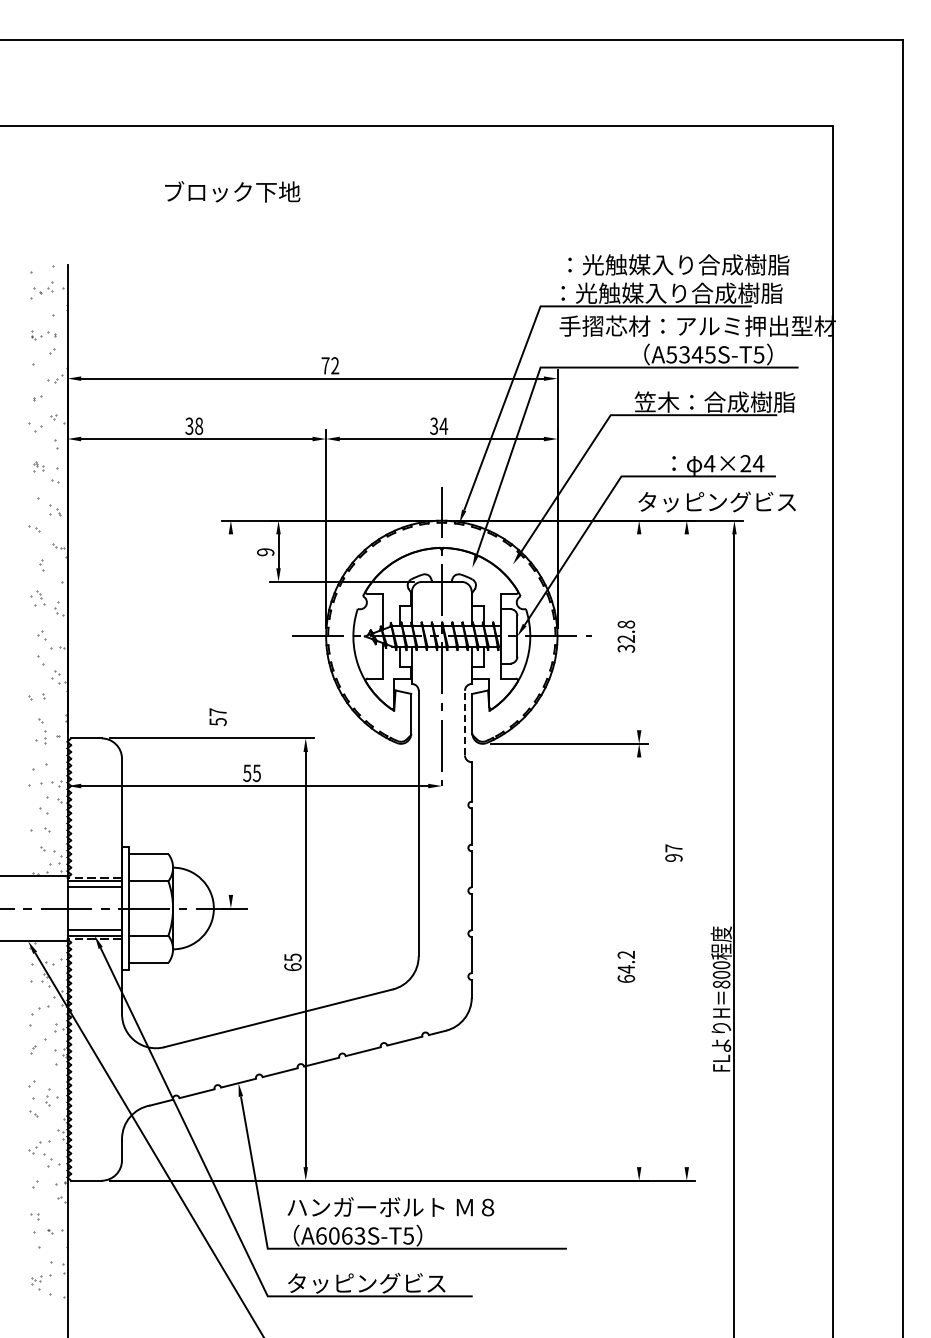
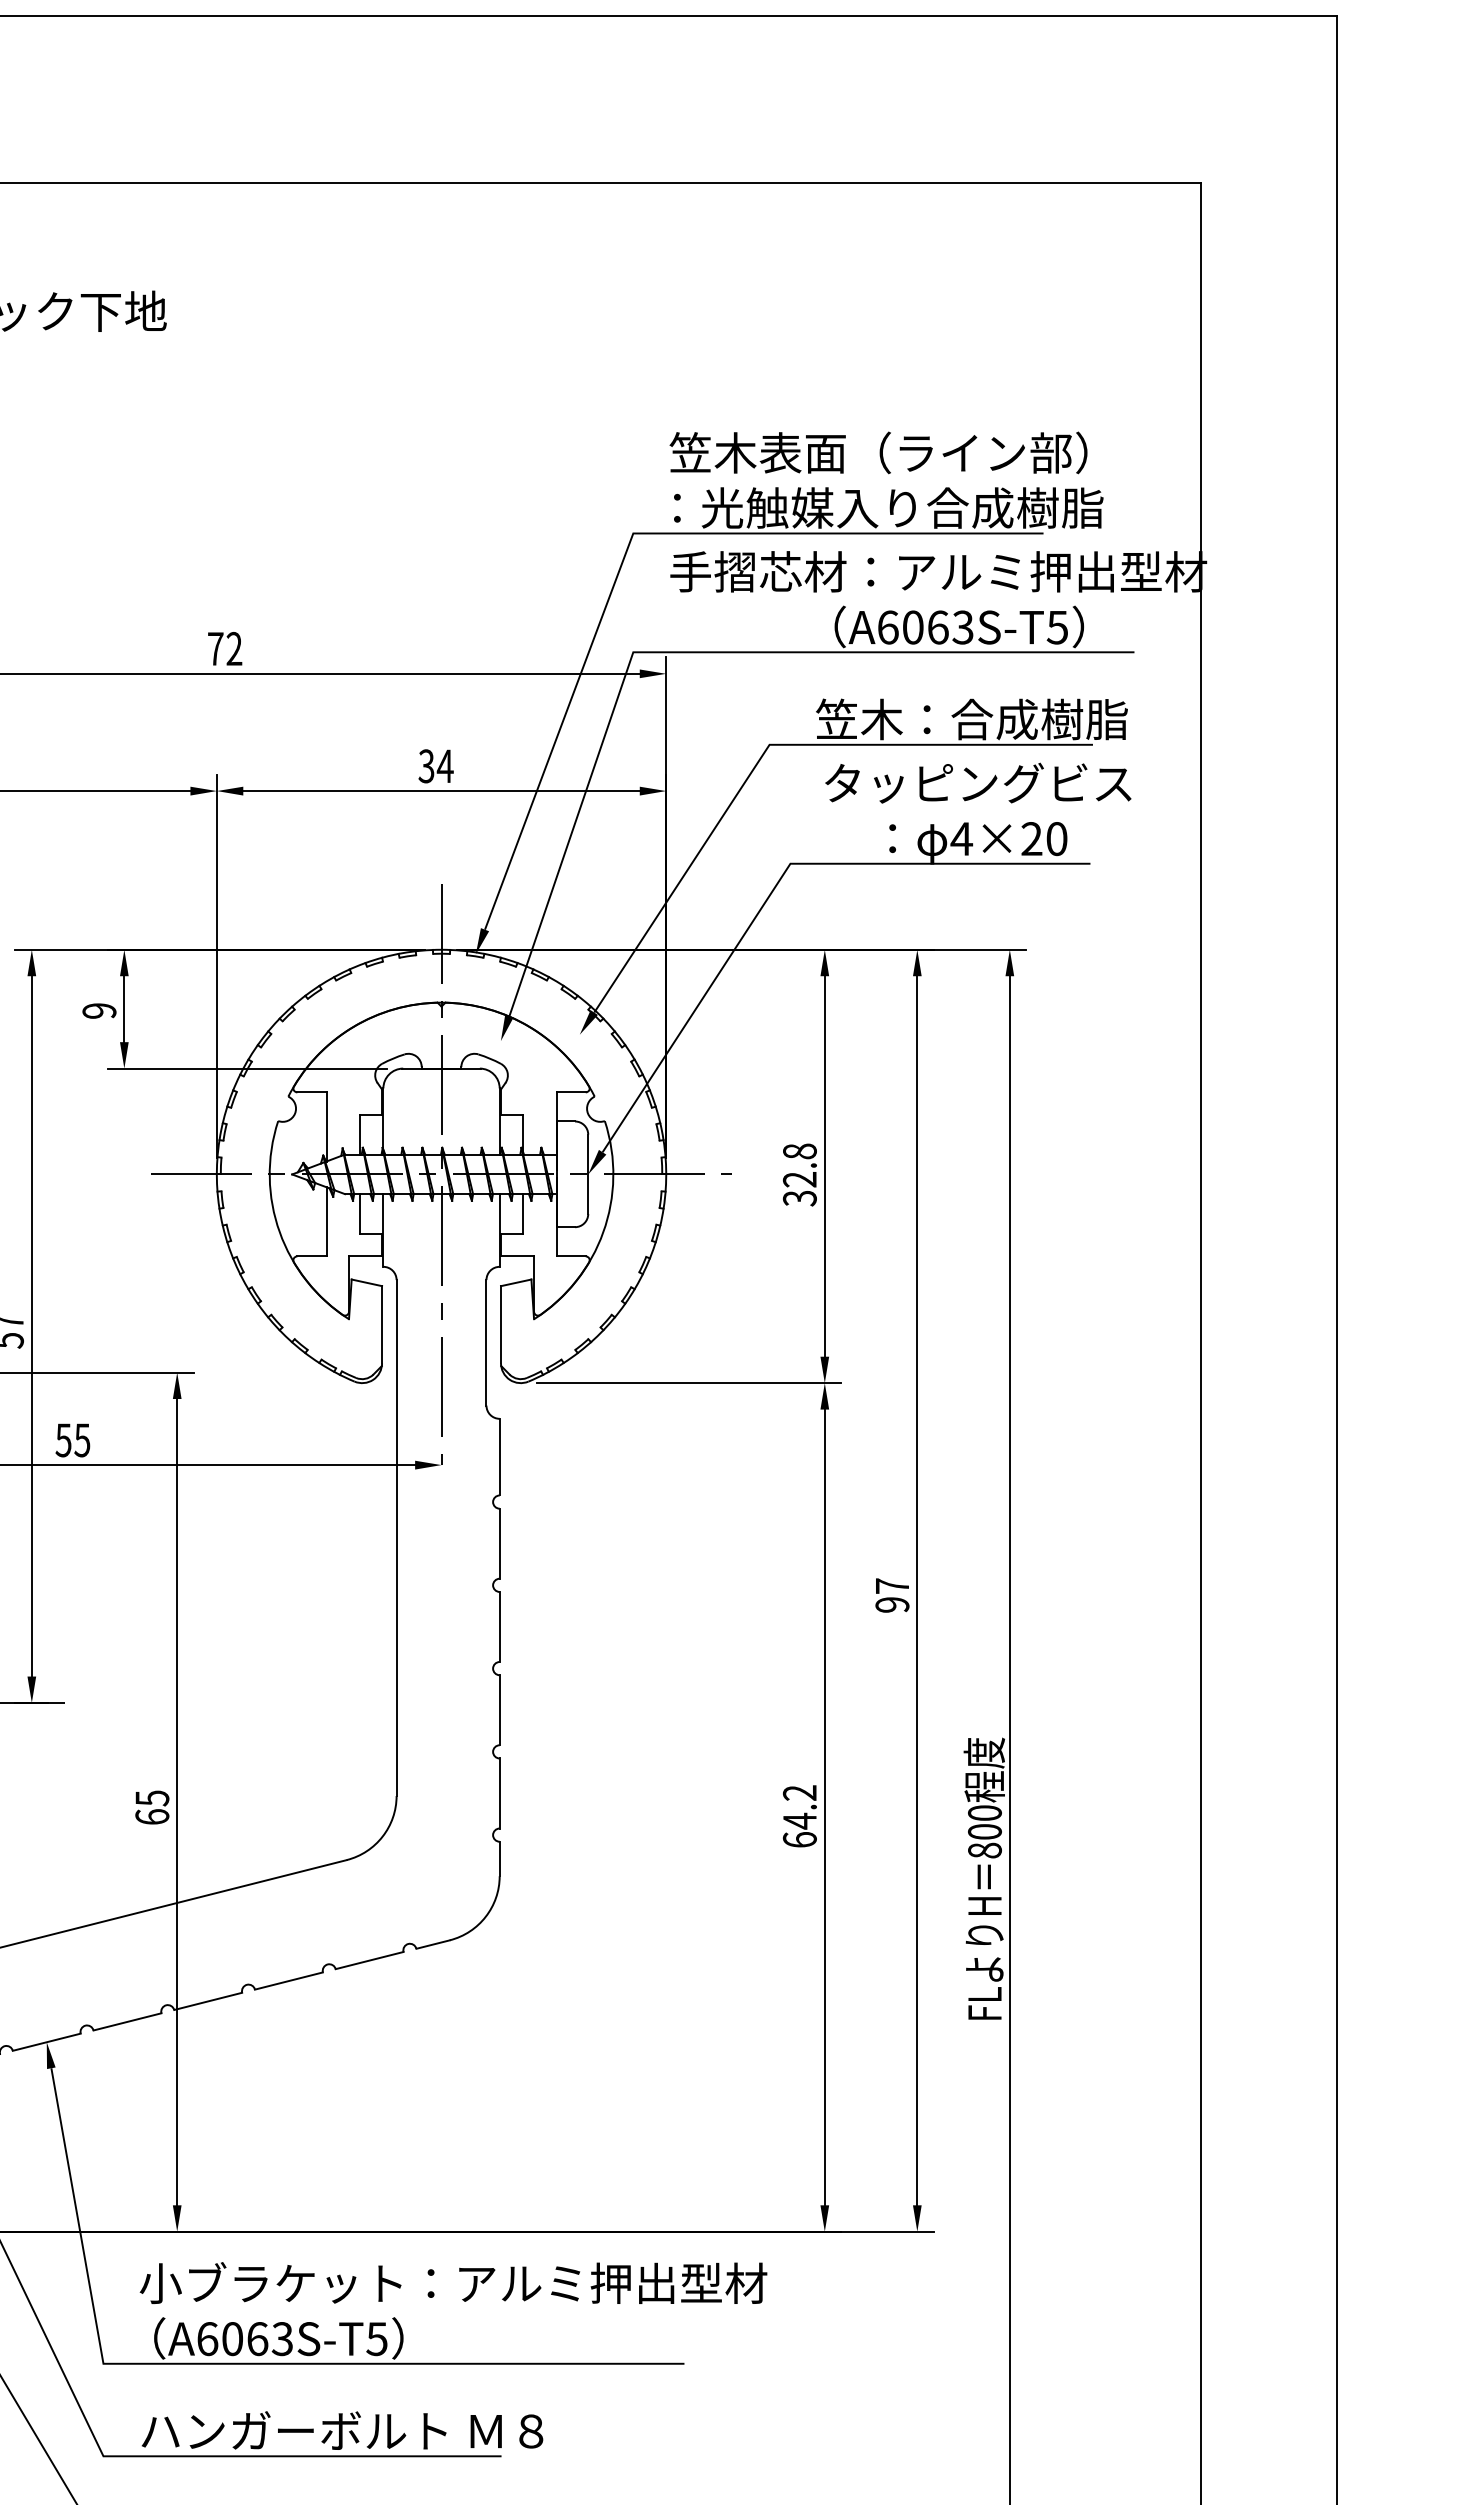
text: (674, 264) -> (893, 452), ：光触媒入り合成樹脂 -> 笠木表面（ライン部）
text: (690, 354) -> (924, 626), A5345S-T5 -> A6063S-T5
text: (758, 463) -> (1056, 838), 4×24 -> 4×20
text: (716, 501) -> (976, 782), moved
line: (639, 632) -> (825, 1166), added
line: (230, 714) -> (31, 1326), added
line: (464, 722) -> (485, 1341), dashed -> solid
line: (686, 850) -> (916, 1590), added
line: (639, 962) -> (825, 1807), added
text: (447, 1206) -> (452, 2281), ハンガーボルト Ｍ８ -> 小ブラケット：アルミ押出型材
text: (390, 1282) -> (341, 2429), タッピングビス -> ハンガーボルト Ｍ８

